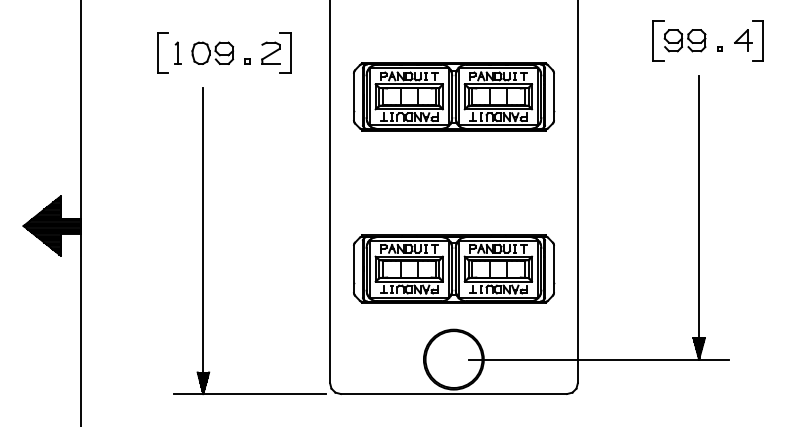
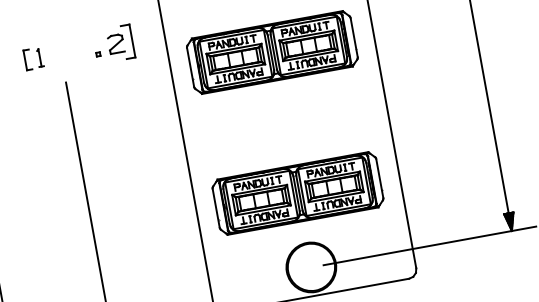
part: (162, 52) -> (27, 59), size x0.6
part: (212, 52) -> (68, 52), removed

